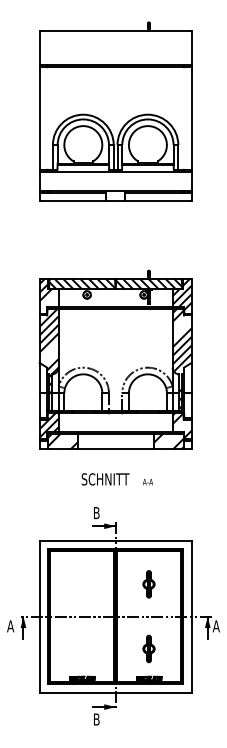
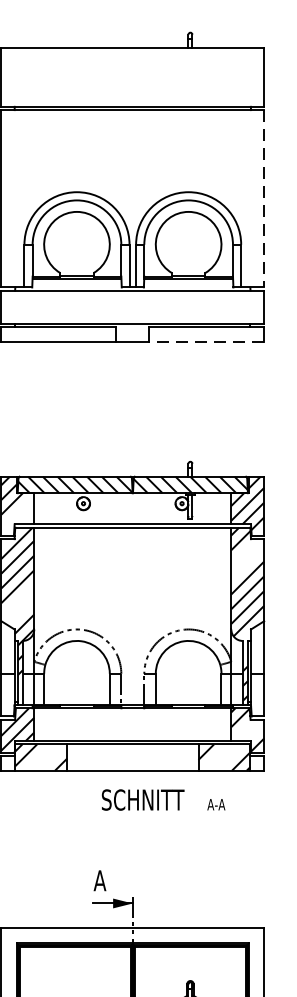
line: (191, 119) -> (263, 200), solid -> dashed
line: (157, 201) -> (205, 342), solid -> dashed
text: (116, 479) -> (161, 800), moved
text: (96, 513) -> (99, 881), B -> A

